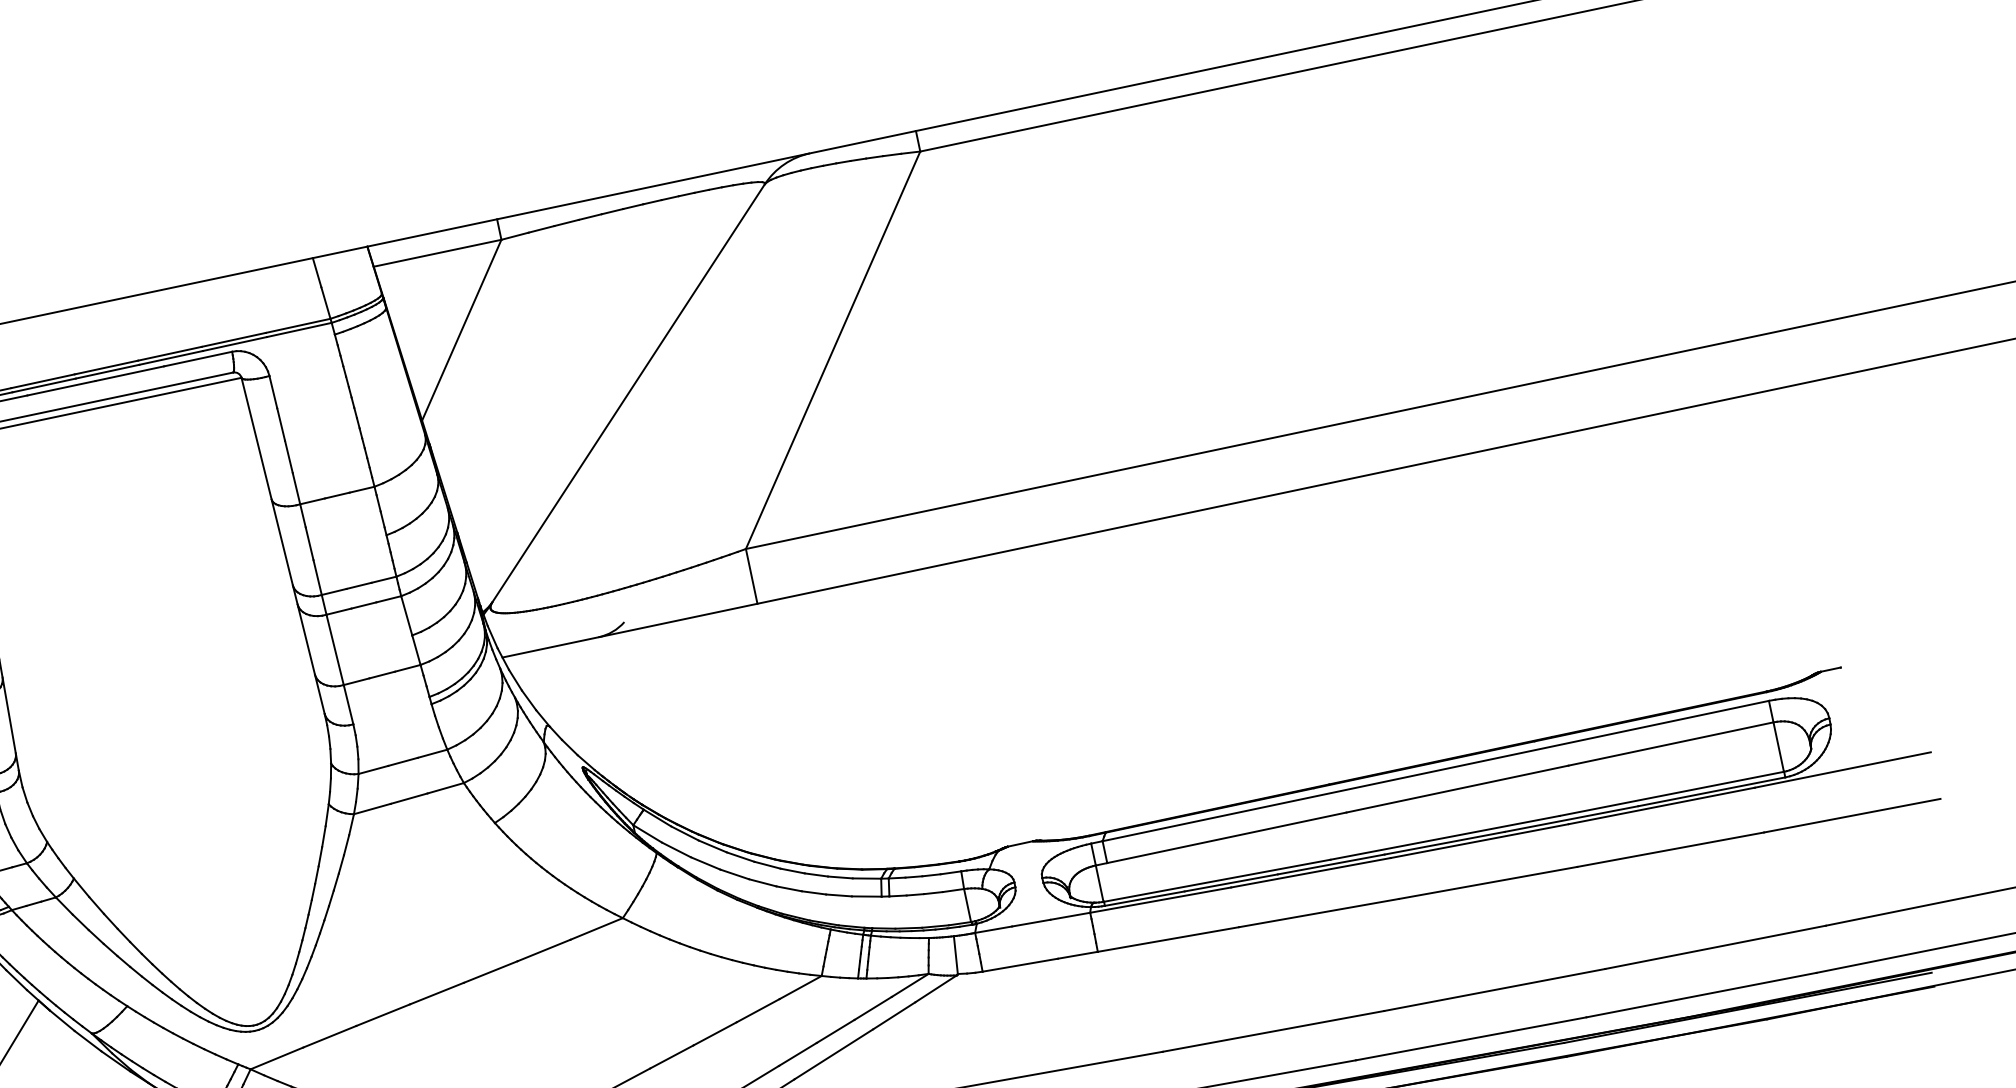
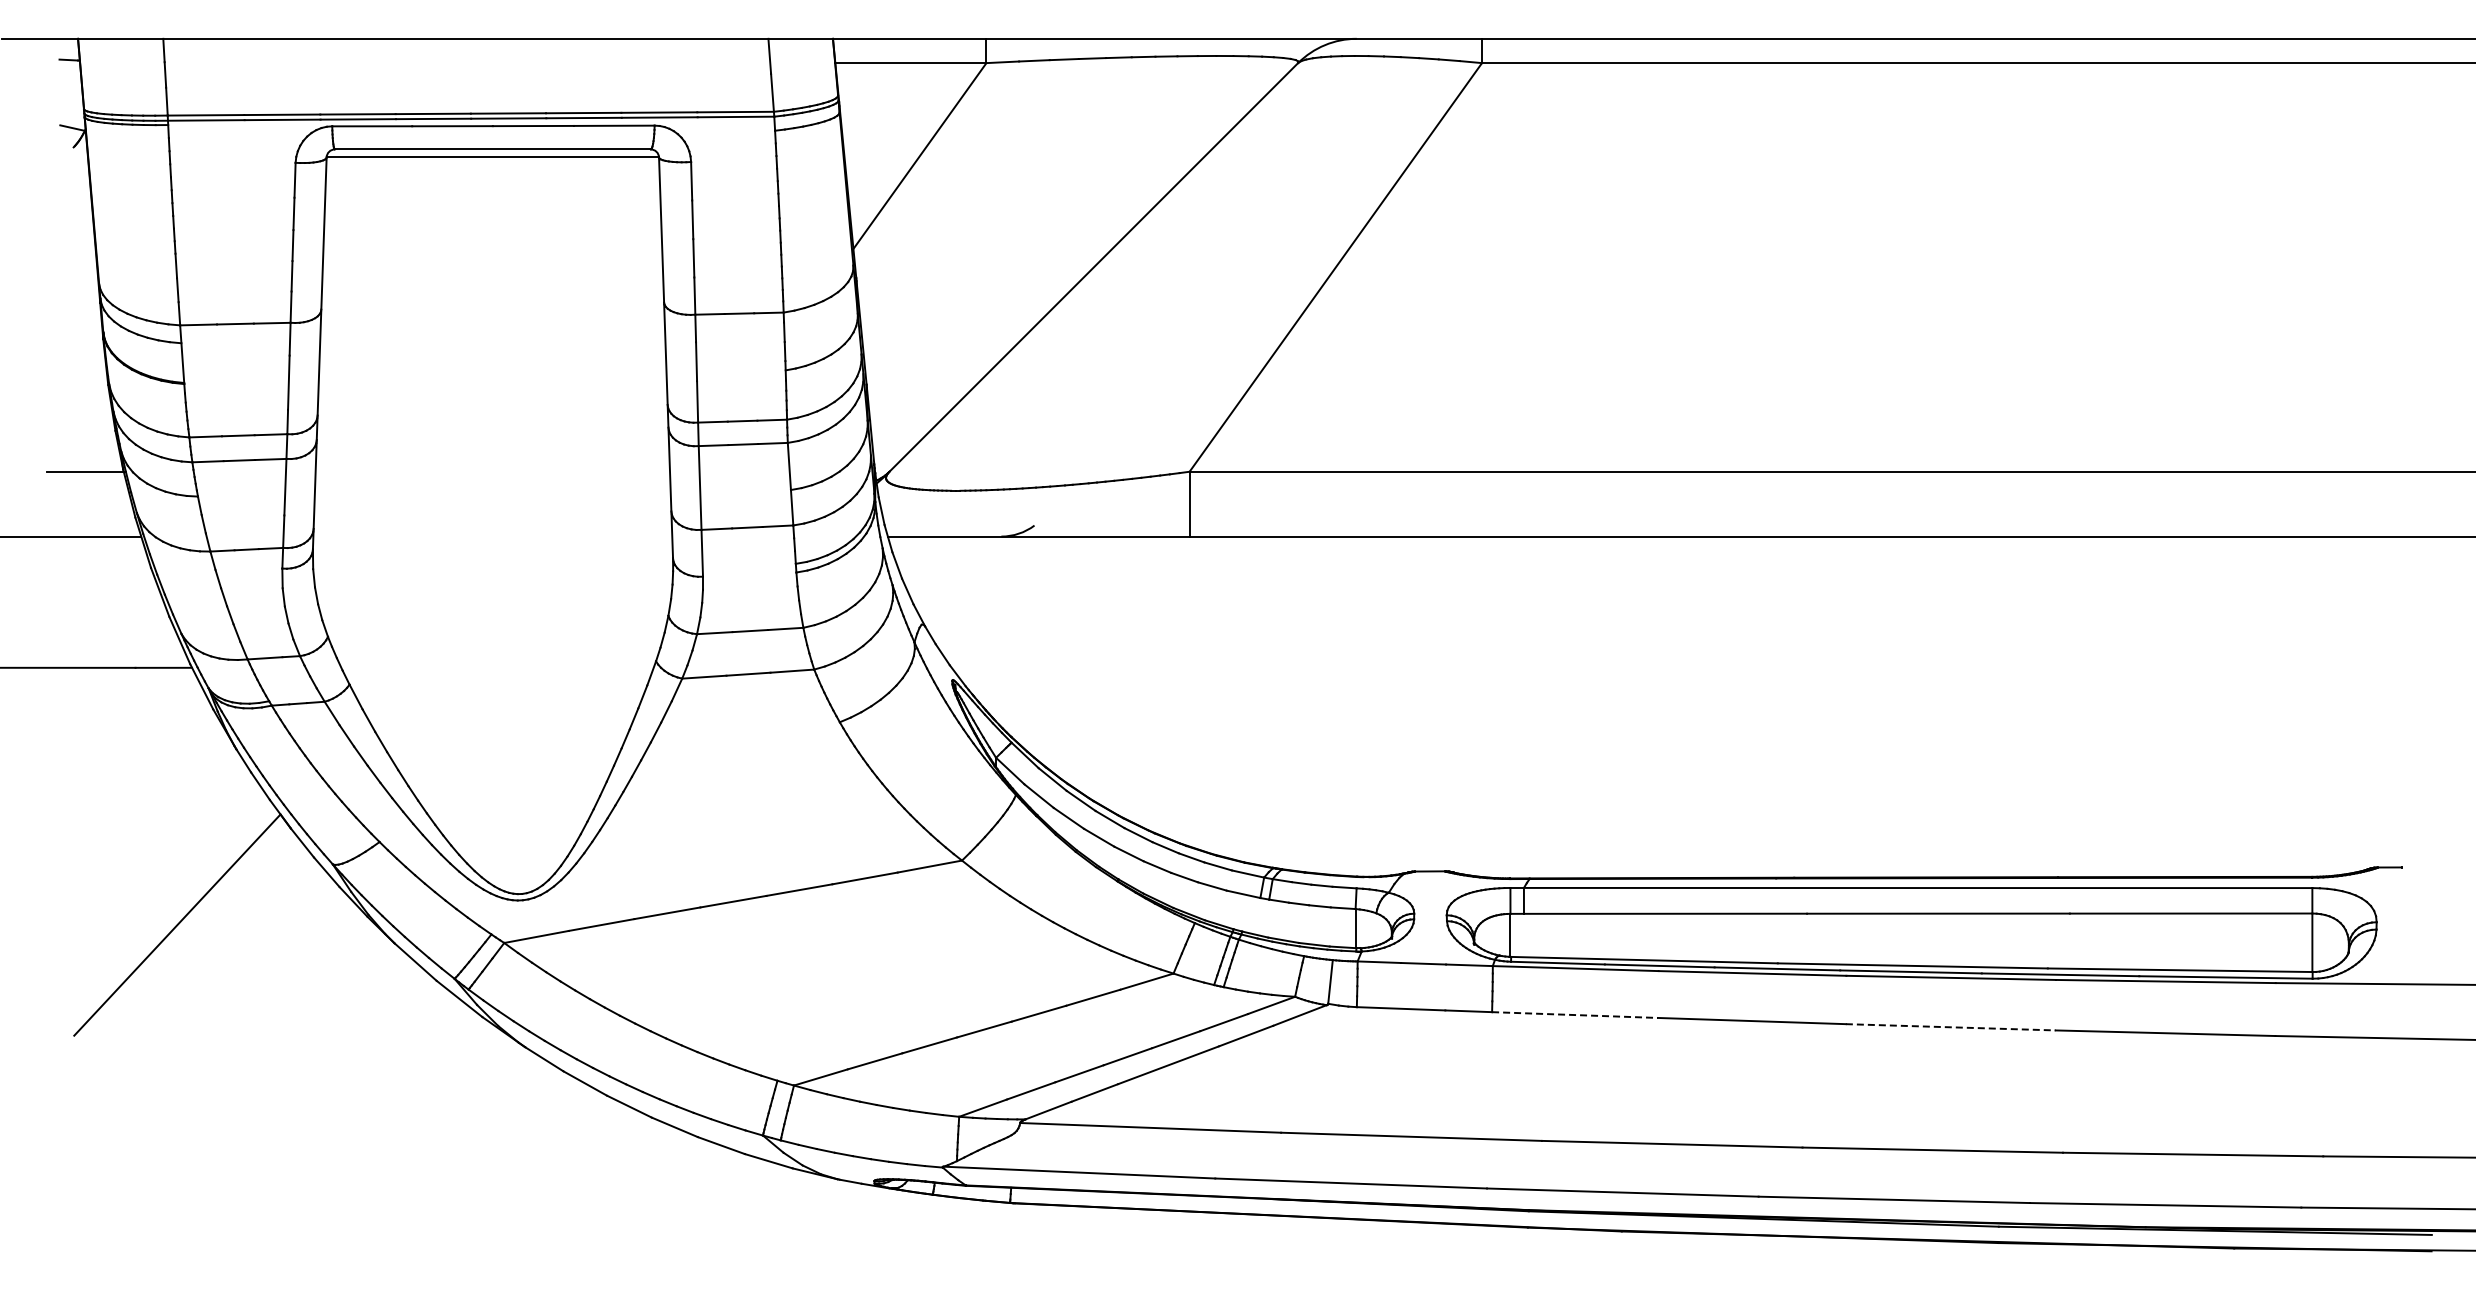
line: (1487, 883) -> (1950, 1027), solid -> dashed
line: (1168, 939) -> (1575, 1015), solid -> dashed

